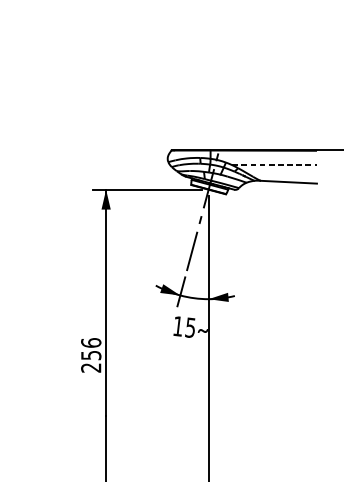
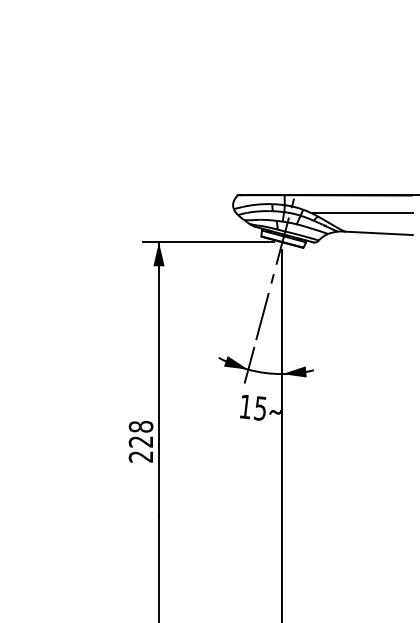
line: (274, 164) -> (361, 212), dashed -> solid
text: (90, 348) -> (140, 433), 256 -> 228

